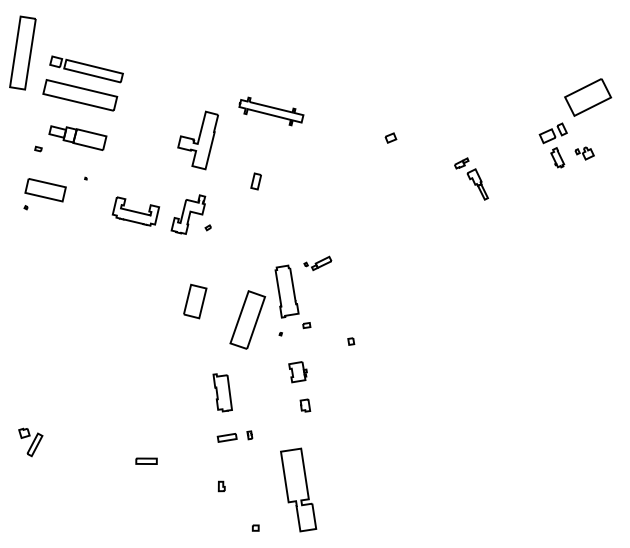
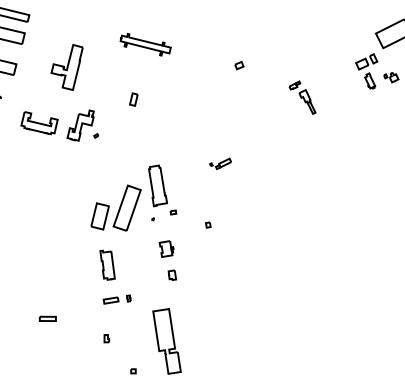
part: (197, 140) -> (66, 67), moved
part: (317, 262) -> (220, 163), moved
part: (195, 301) -> (100, 216), moved

